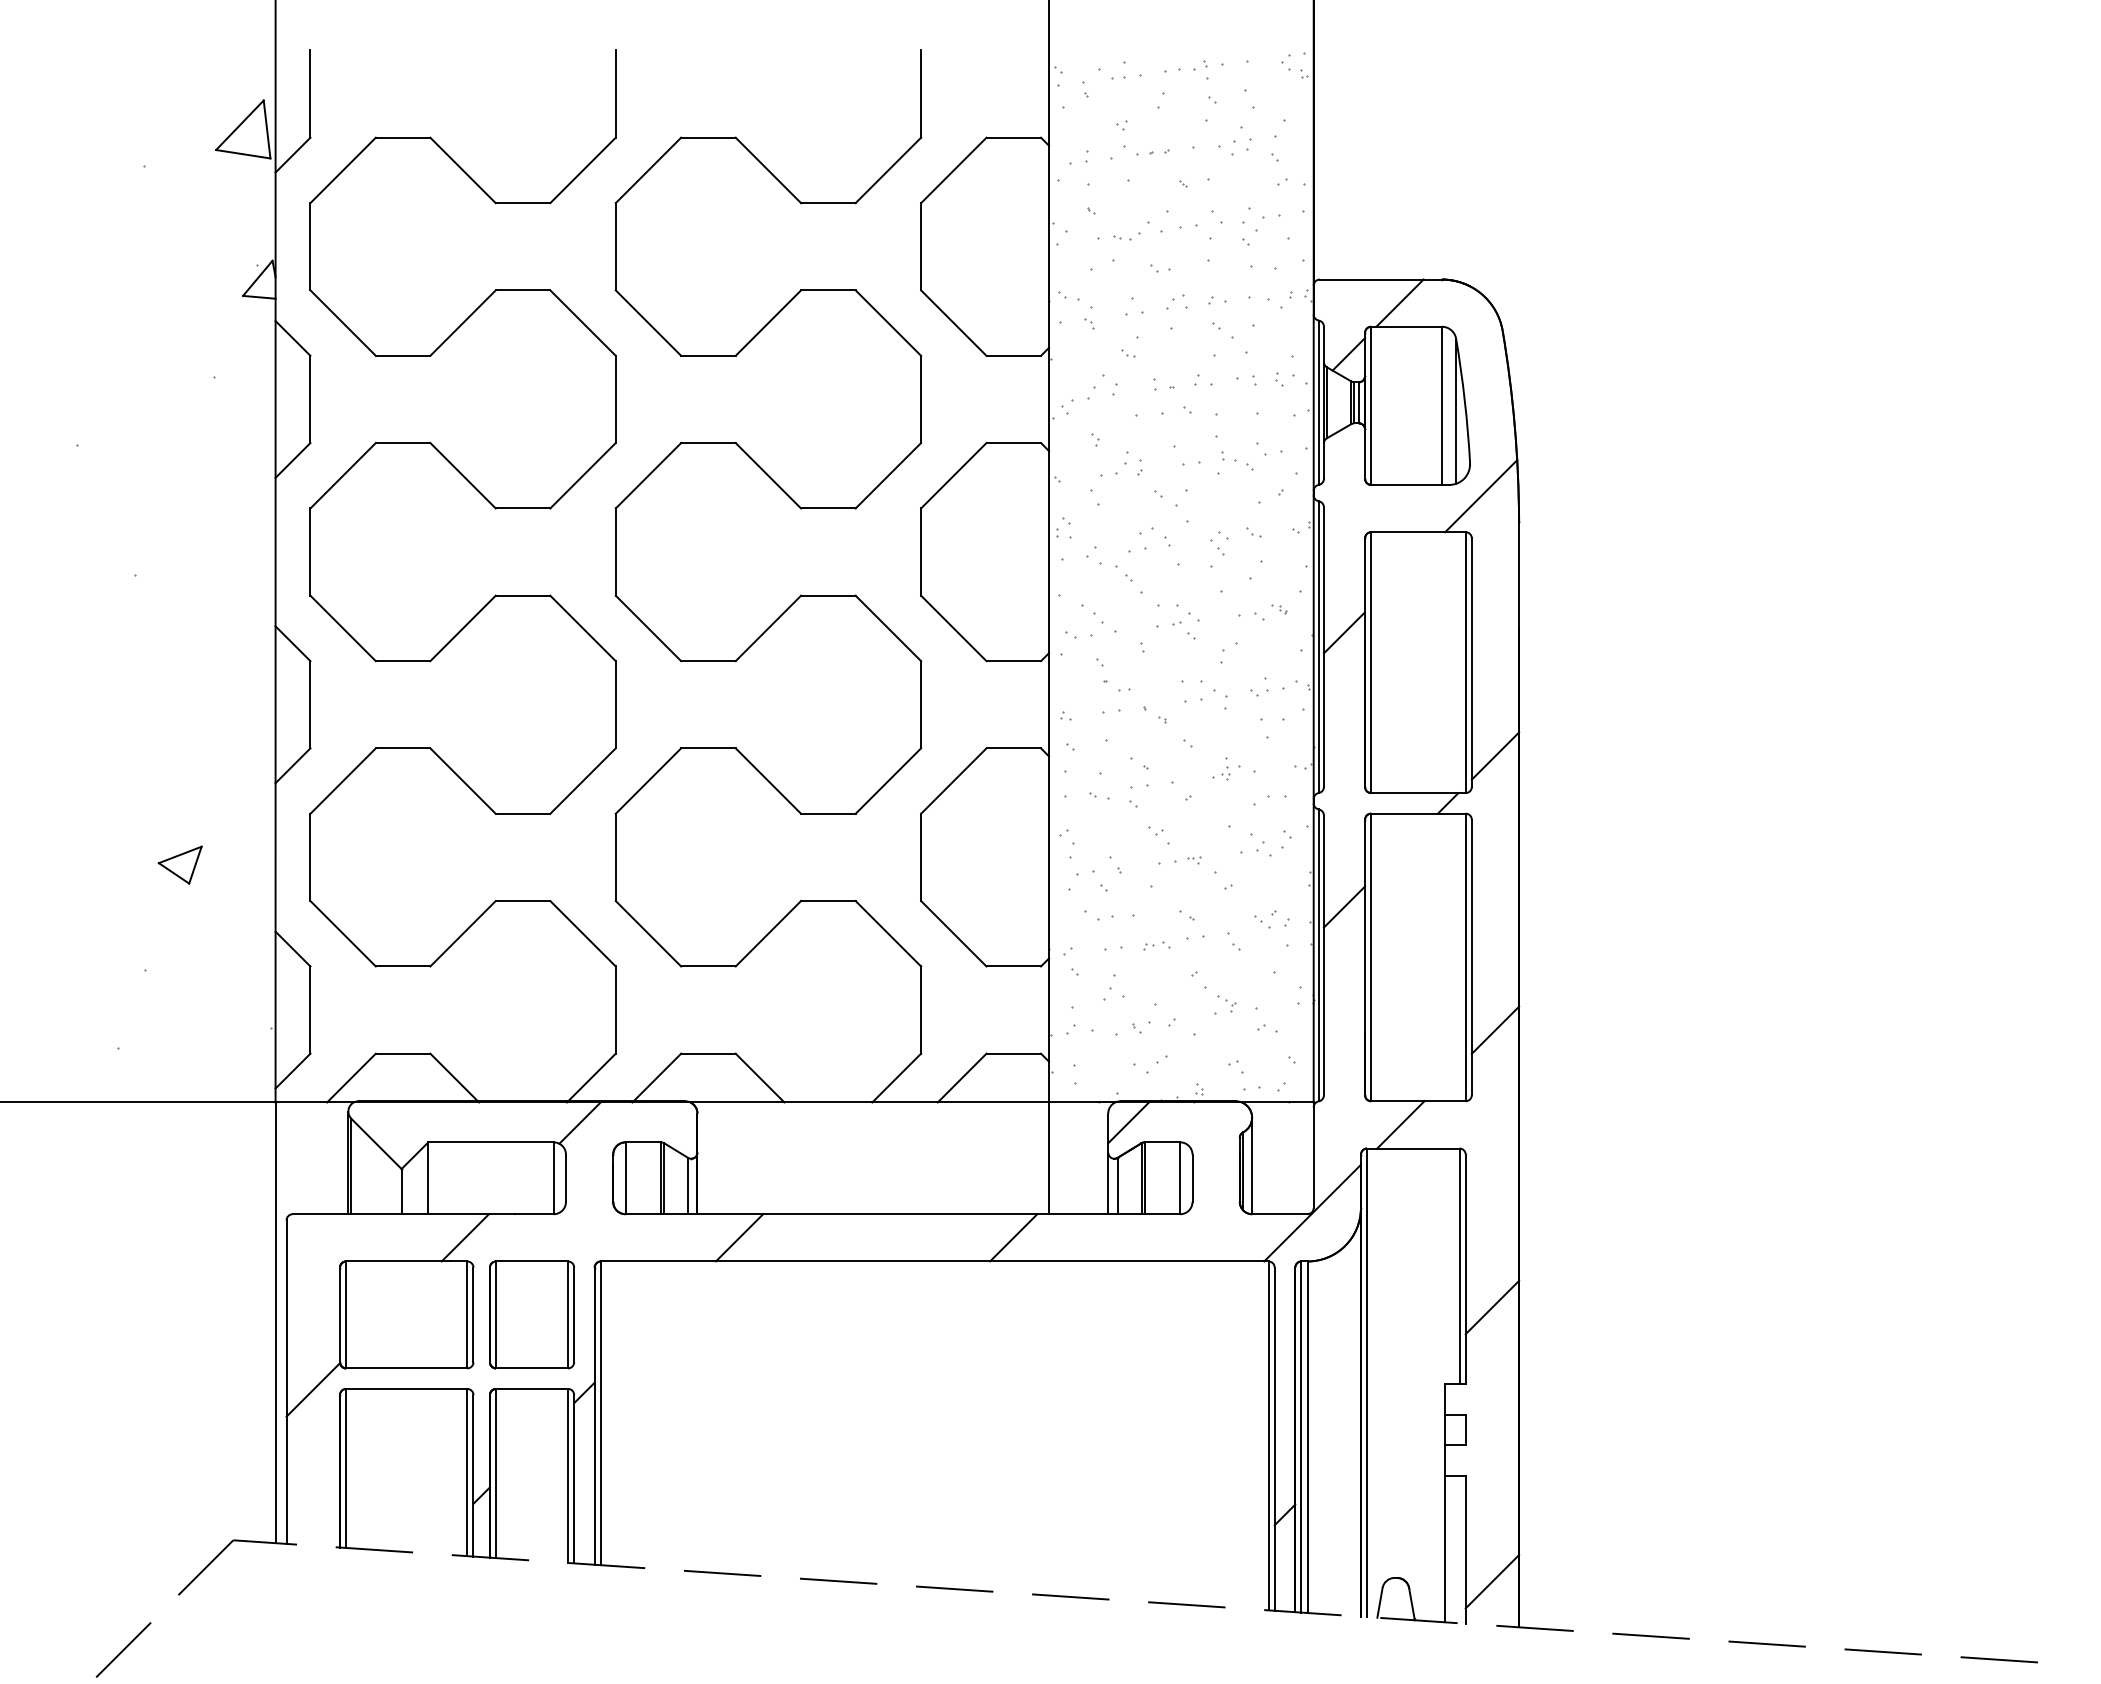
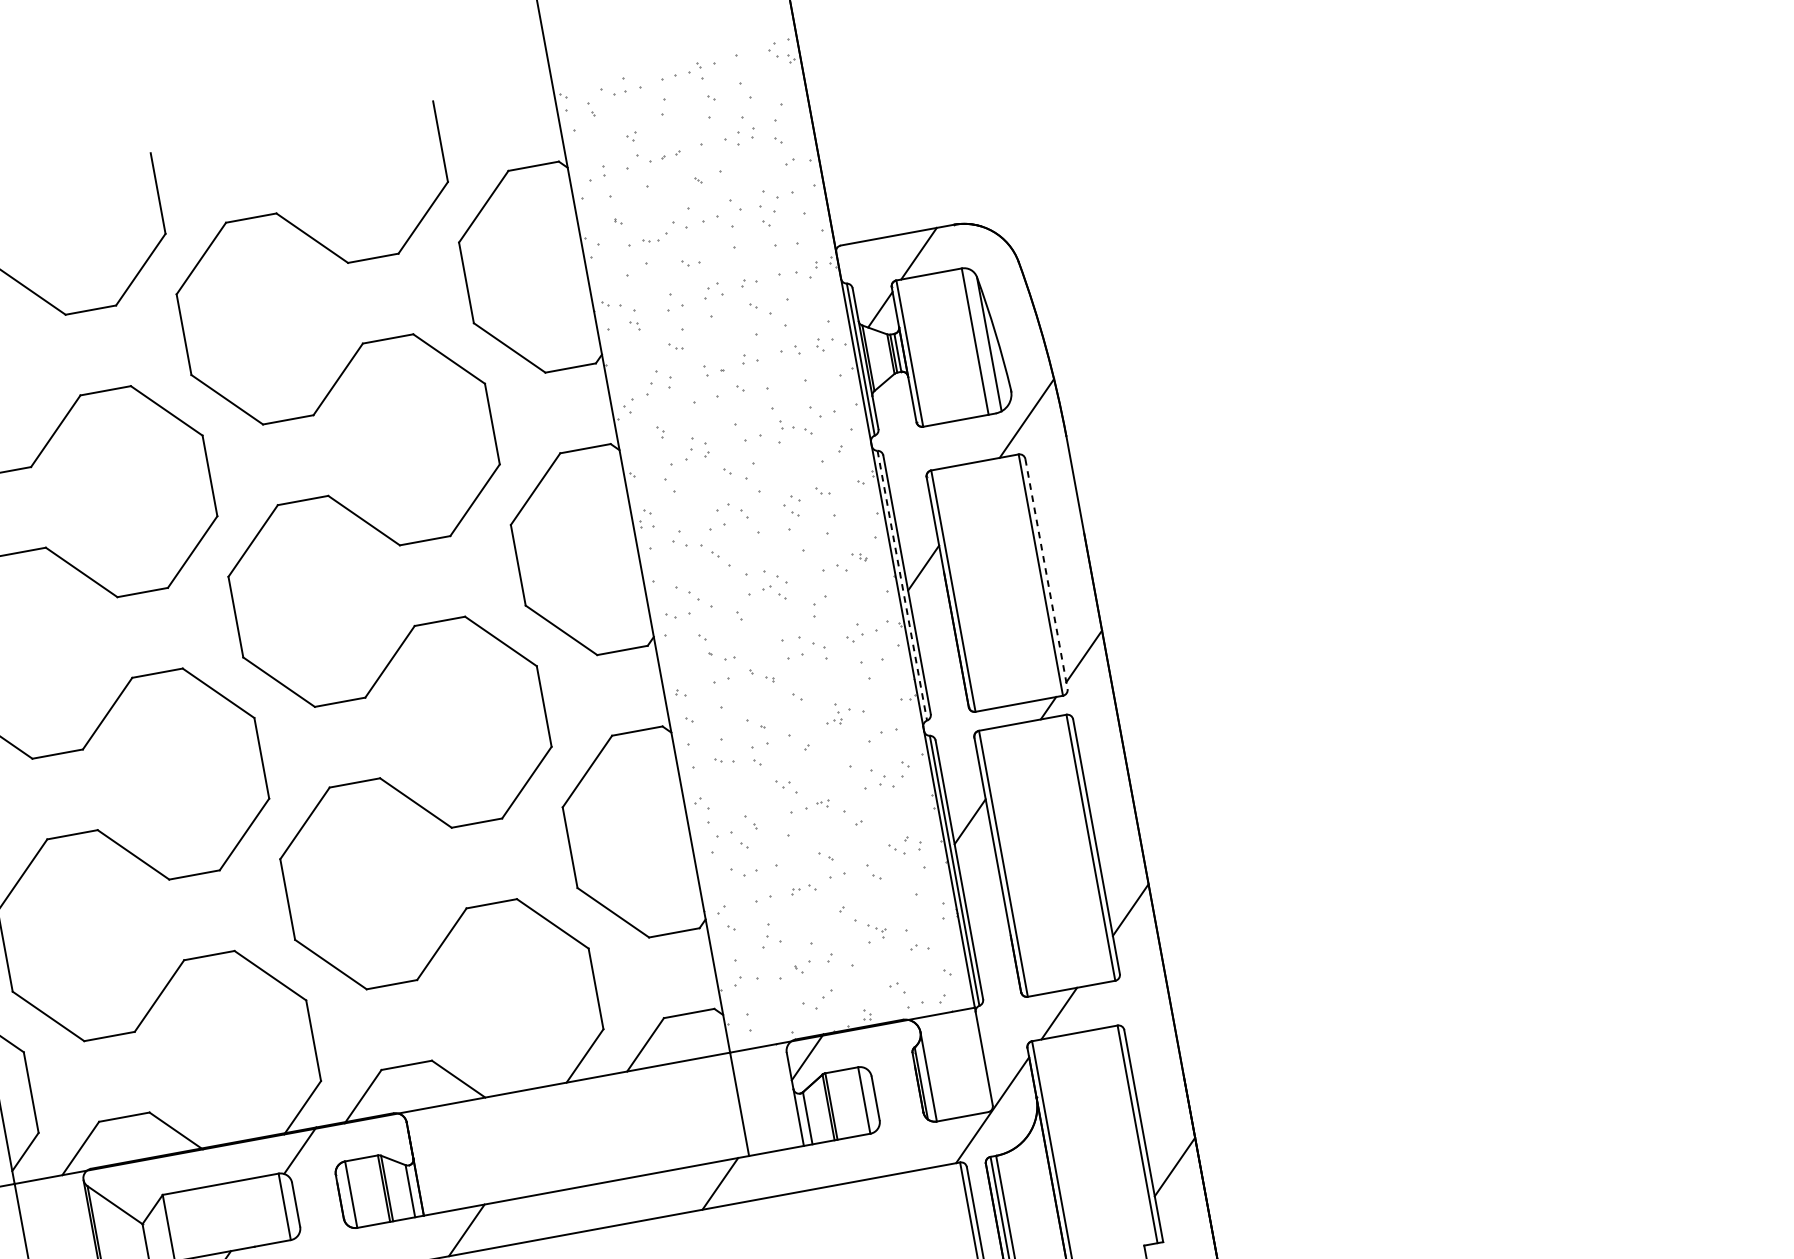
line: (1318, 647) -> (902, 586), solid -> dashed
line: (1471, 663) -> (1046, 574), solid -> dashed

